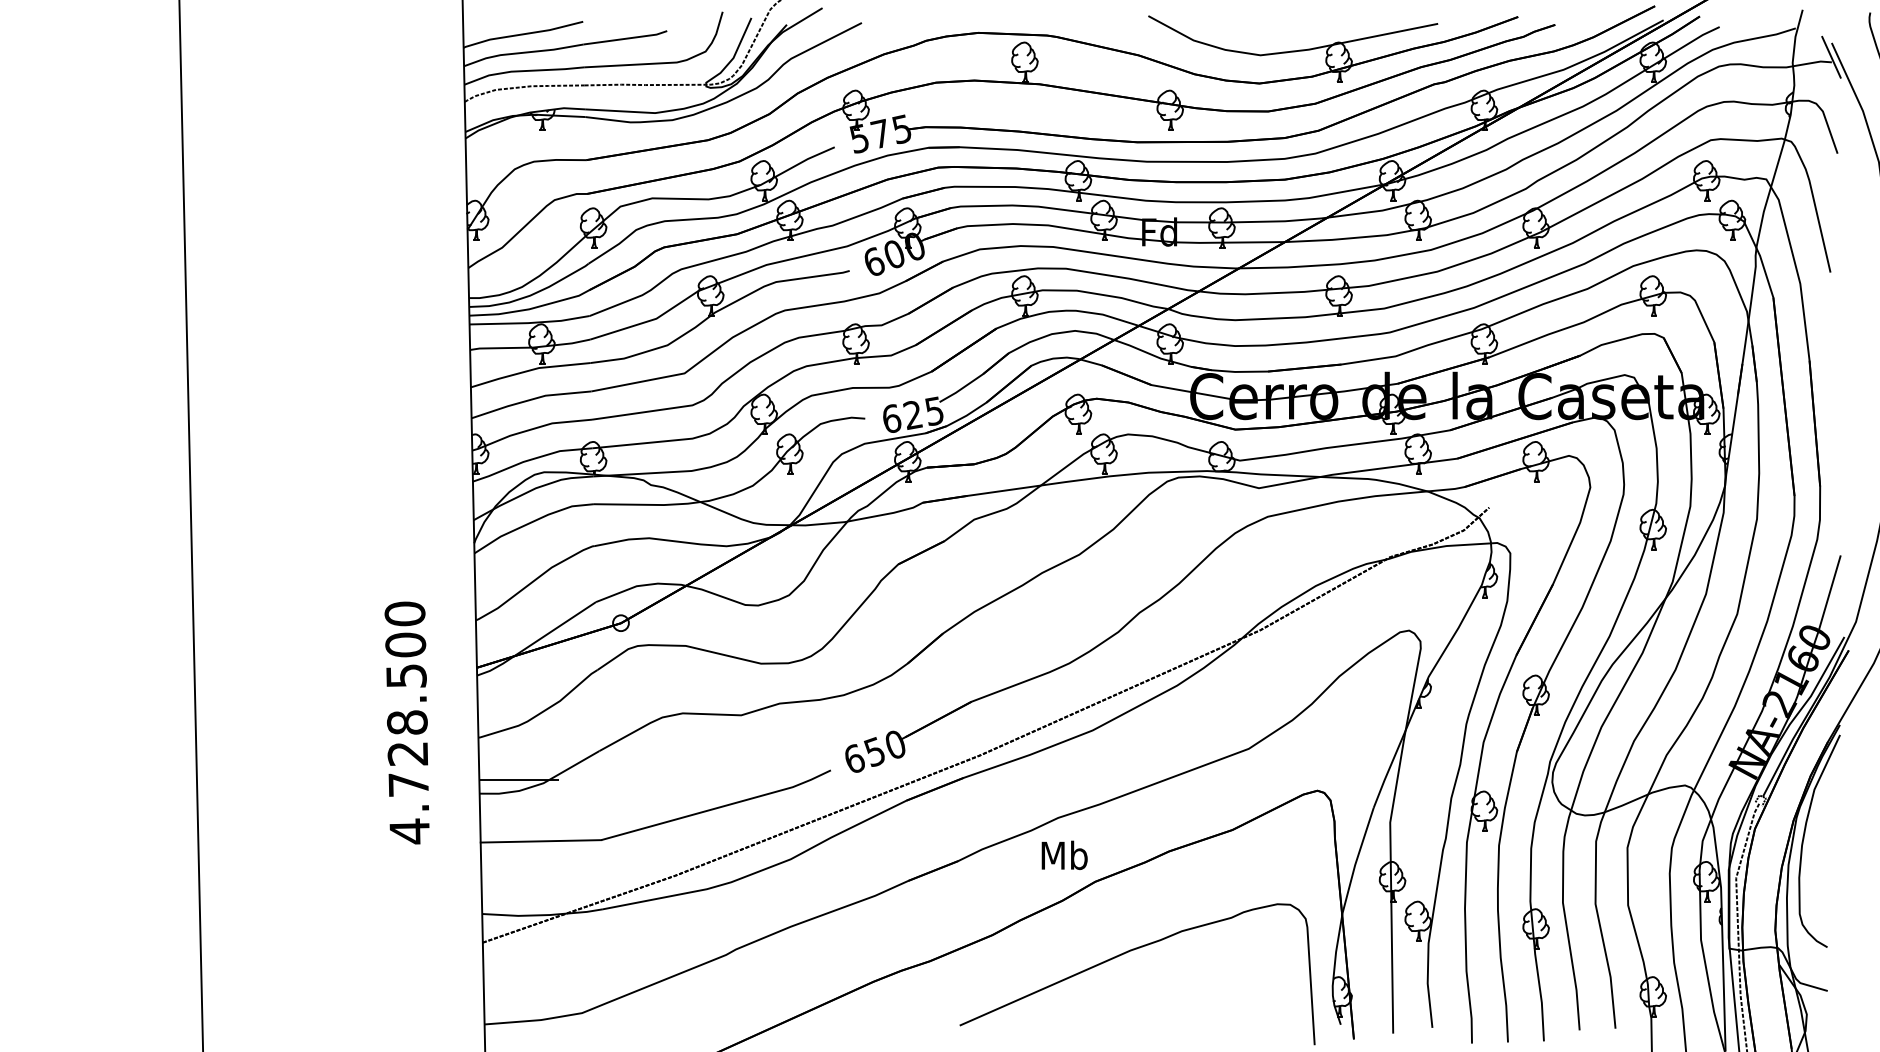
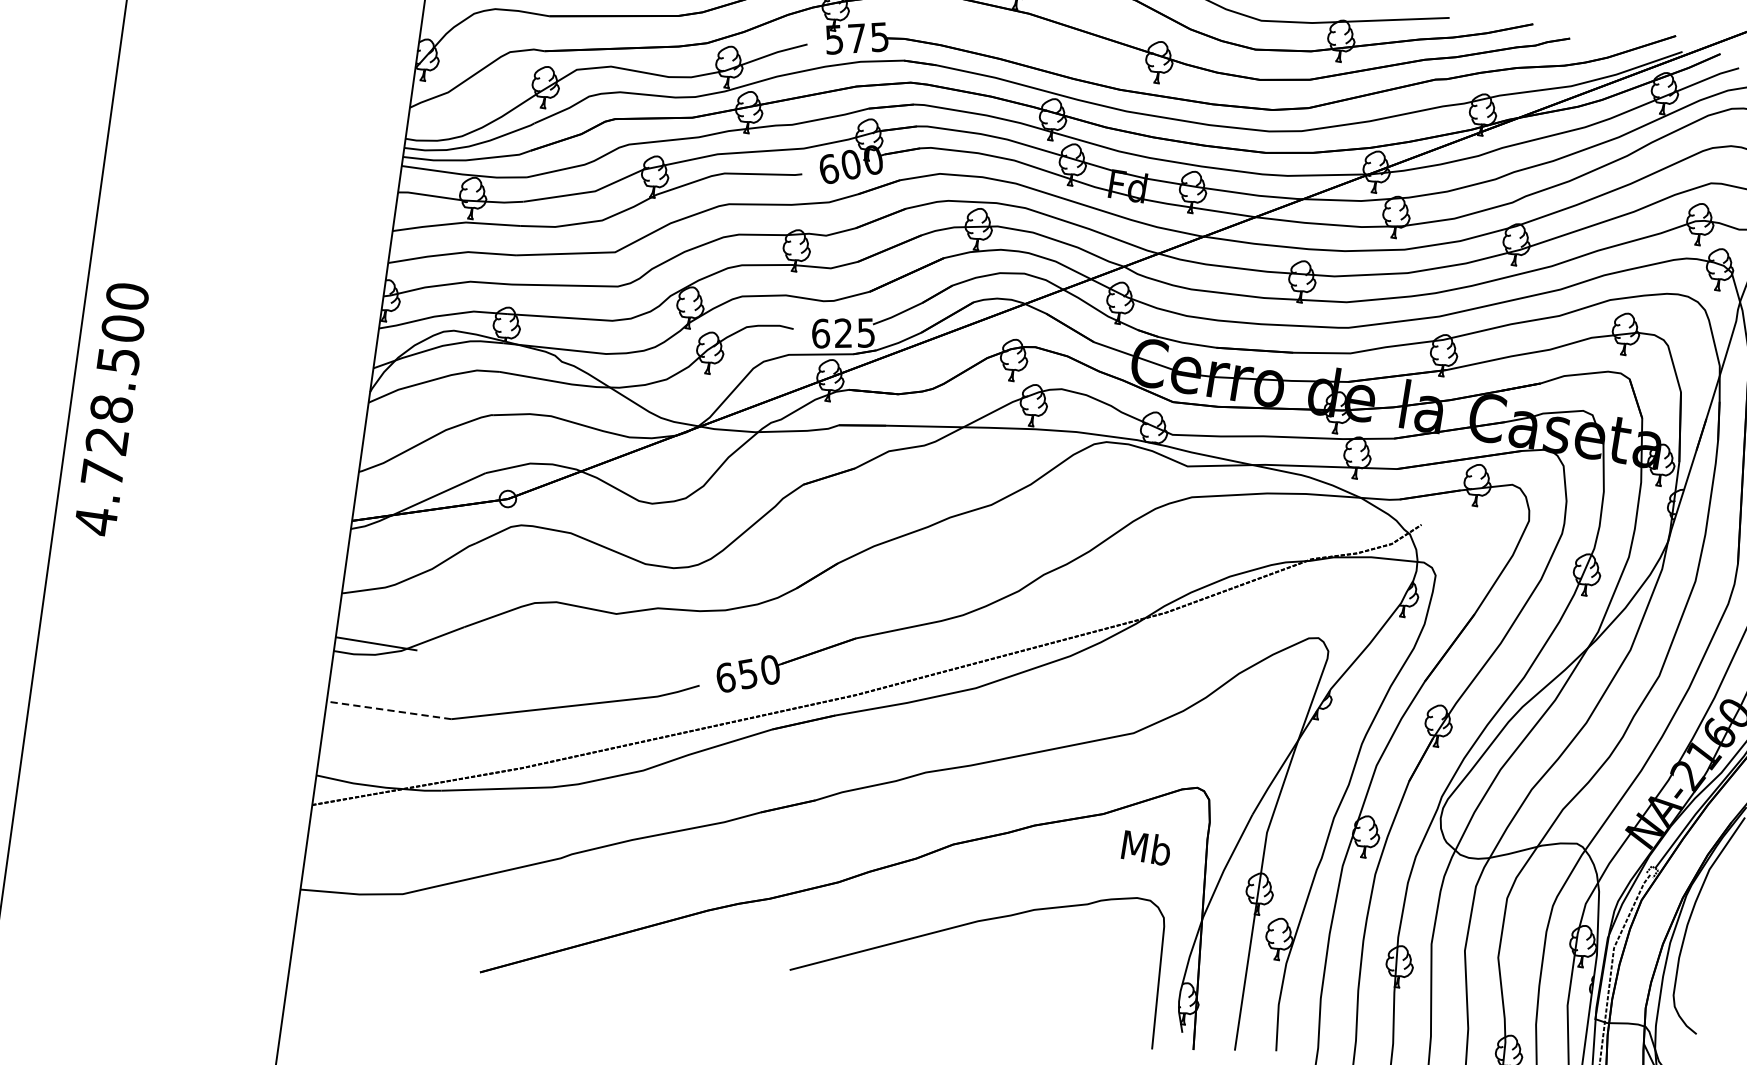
text: (406, 722) -> (110, 408), moved
line: (540, 841) -> (388, 710), solid -> dashed
text: (1064, 854) -> (1146, 846), moved

